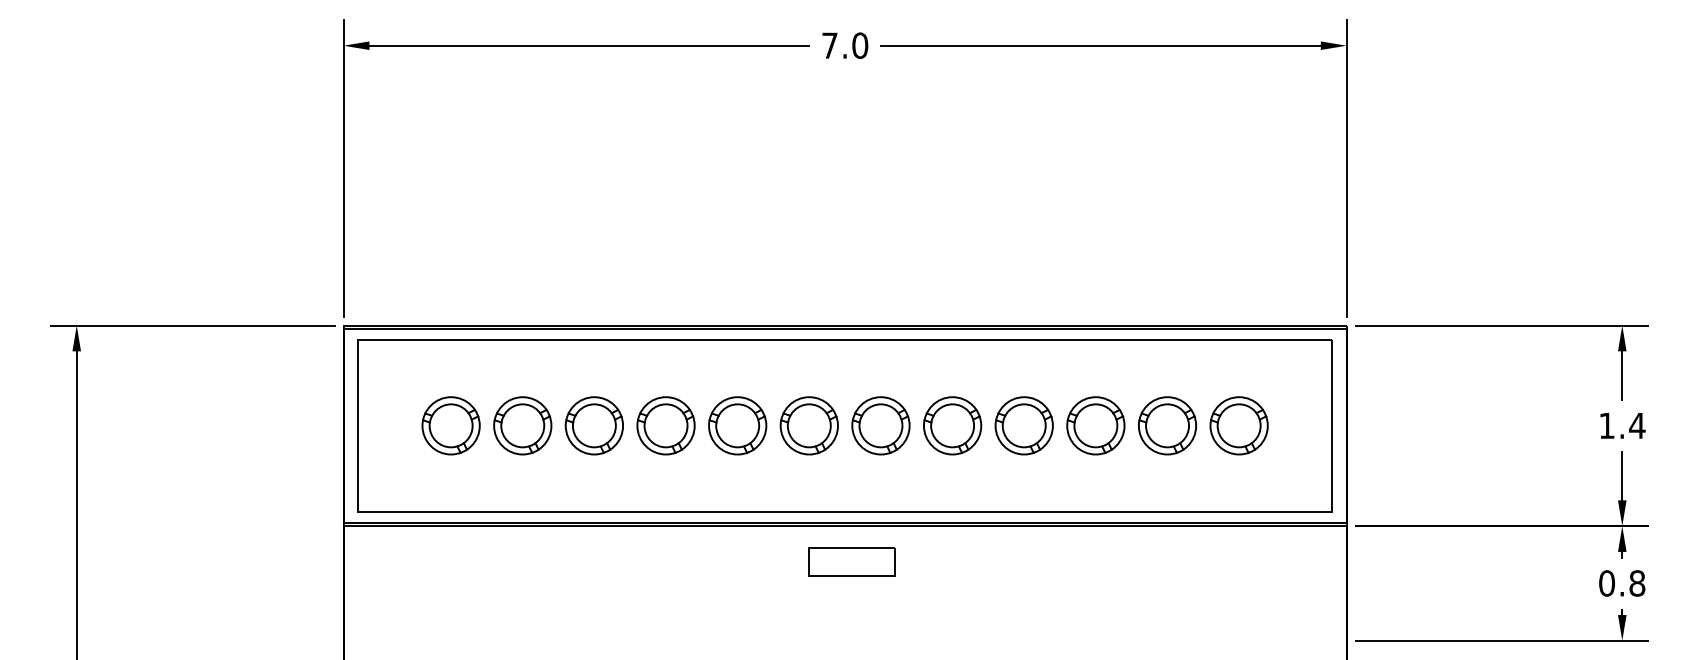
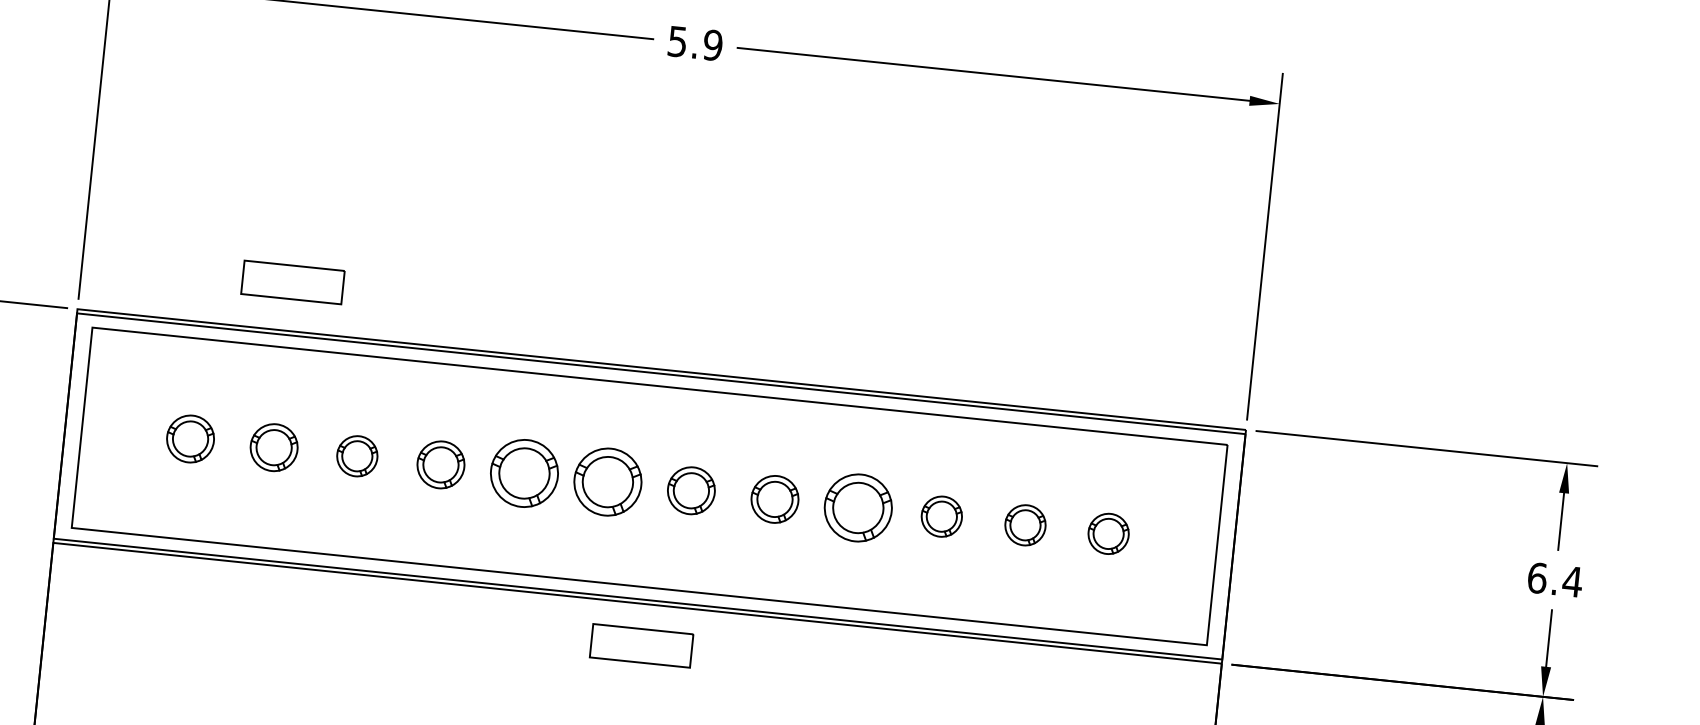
text: (845, 45) -> (695, 43), 7.0 -> 5.9
part: (523, 283) -> (292, 281), added
part: (450, 425) -> (189, 438), size x0.7
part: (522, 425) -> (273, 447), size x0.7
part: (593, 425) -> (356, 455), size x0.6
part: (665, 425) -> (440, 464), size x0.7
part: (880, 425) -> (690, 490), size x0.7
part: (952, 425) -> (774, 498), size x0.7
part: (1095, 425) -> (941, 516), size x0.6
part: (1167, 425) -> (1025, 524), size x0.6
part: (1238, 425) -> (1108, 533), size x0.6
text: (1607, 425) -> (1537, 577), 1.4 -> 6.4

